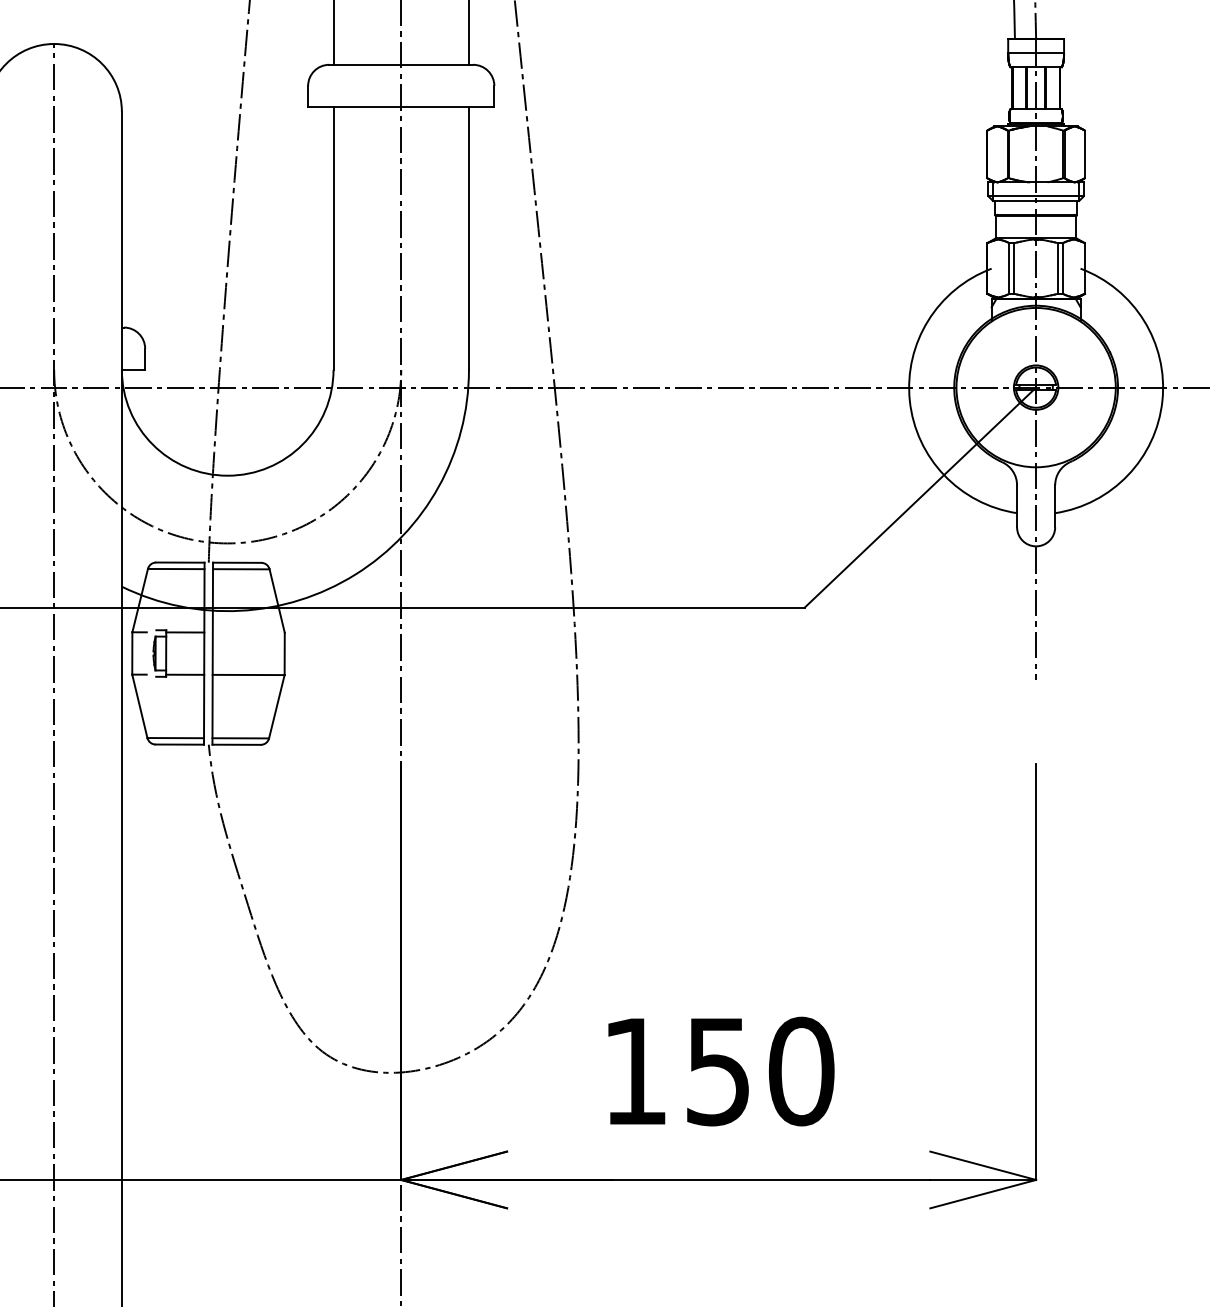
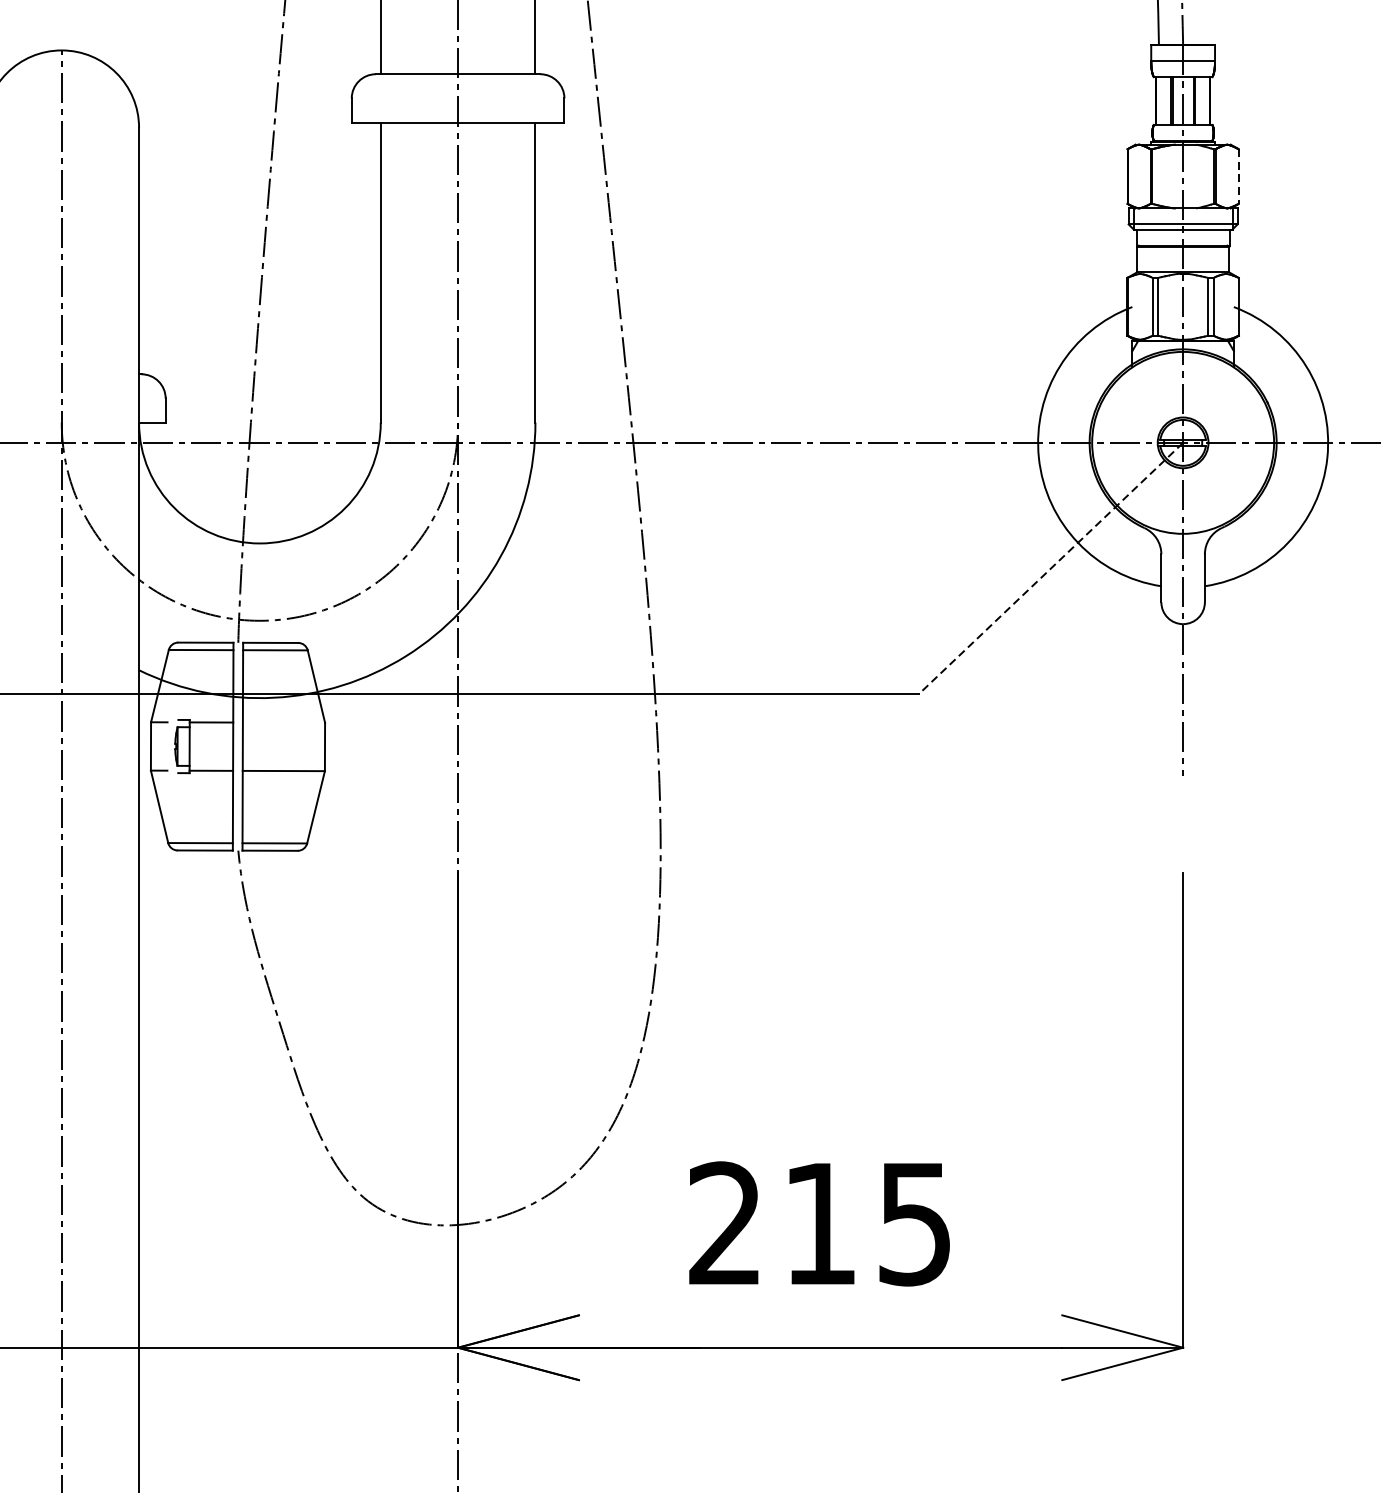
line: (1084, 154) -> (1238, 176), solid -> dashed
line: (920, 497) -> (1051, 568), solid -> dashed
text: (718, 1071) -> (820, 1223), 150 -> 215

